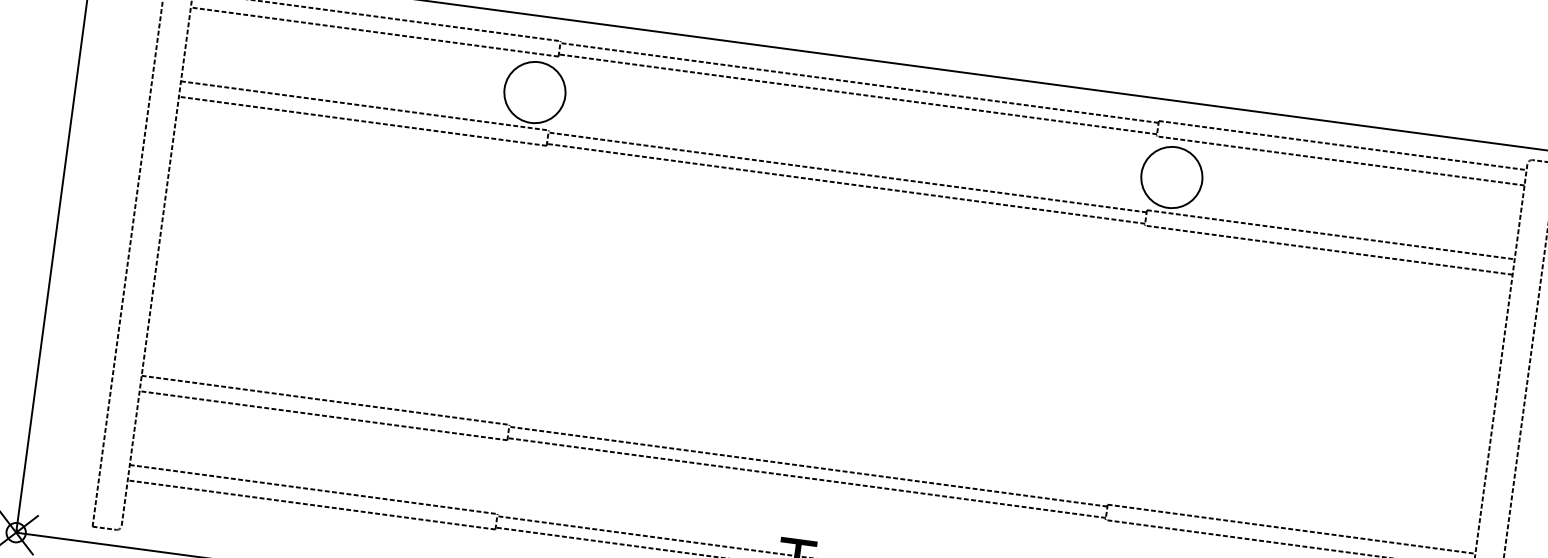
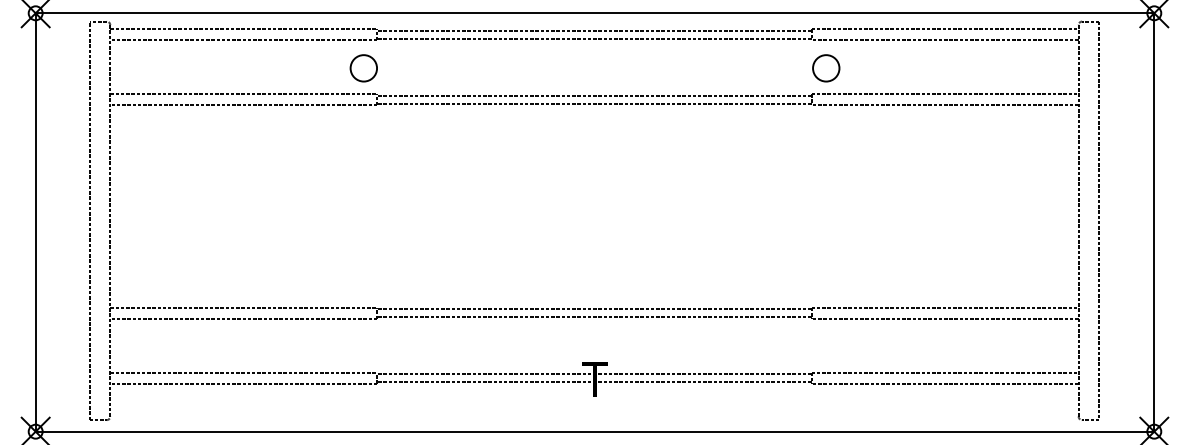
circle: (534, 92) -> (363, 68), size x0.6
circle: (1172, 177) -> (826, 68), size x0.6

